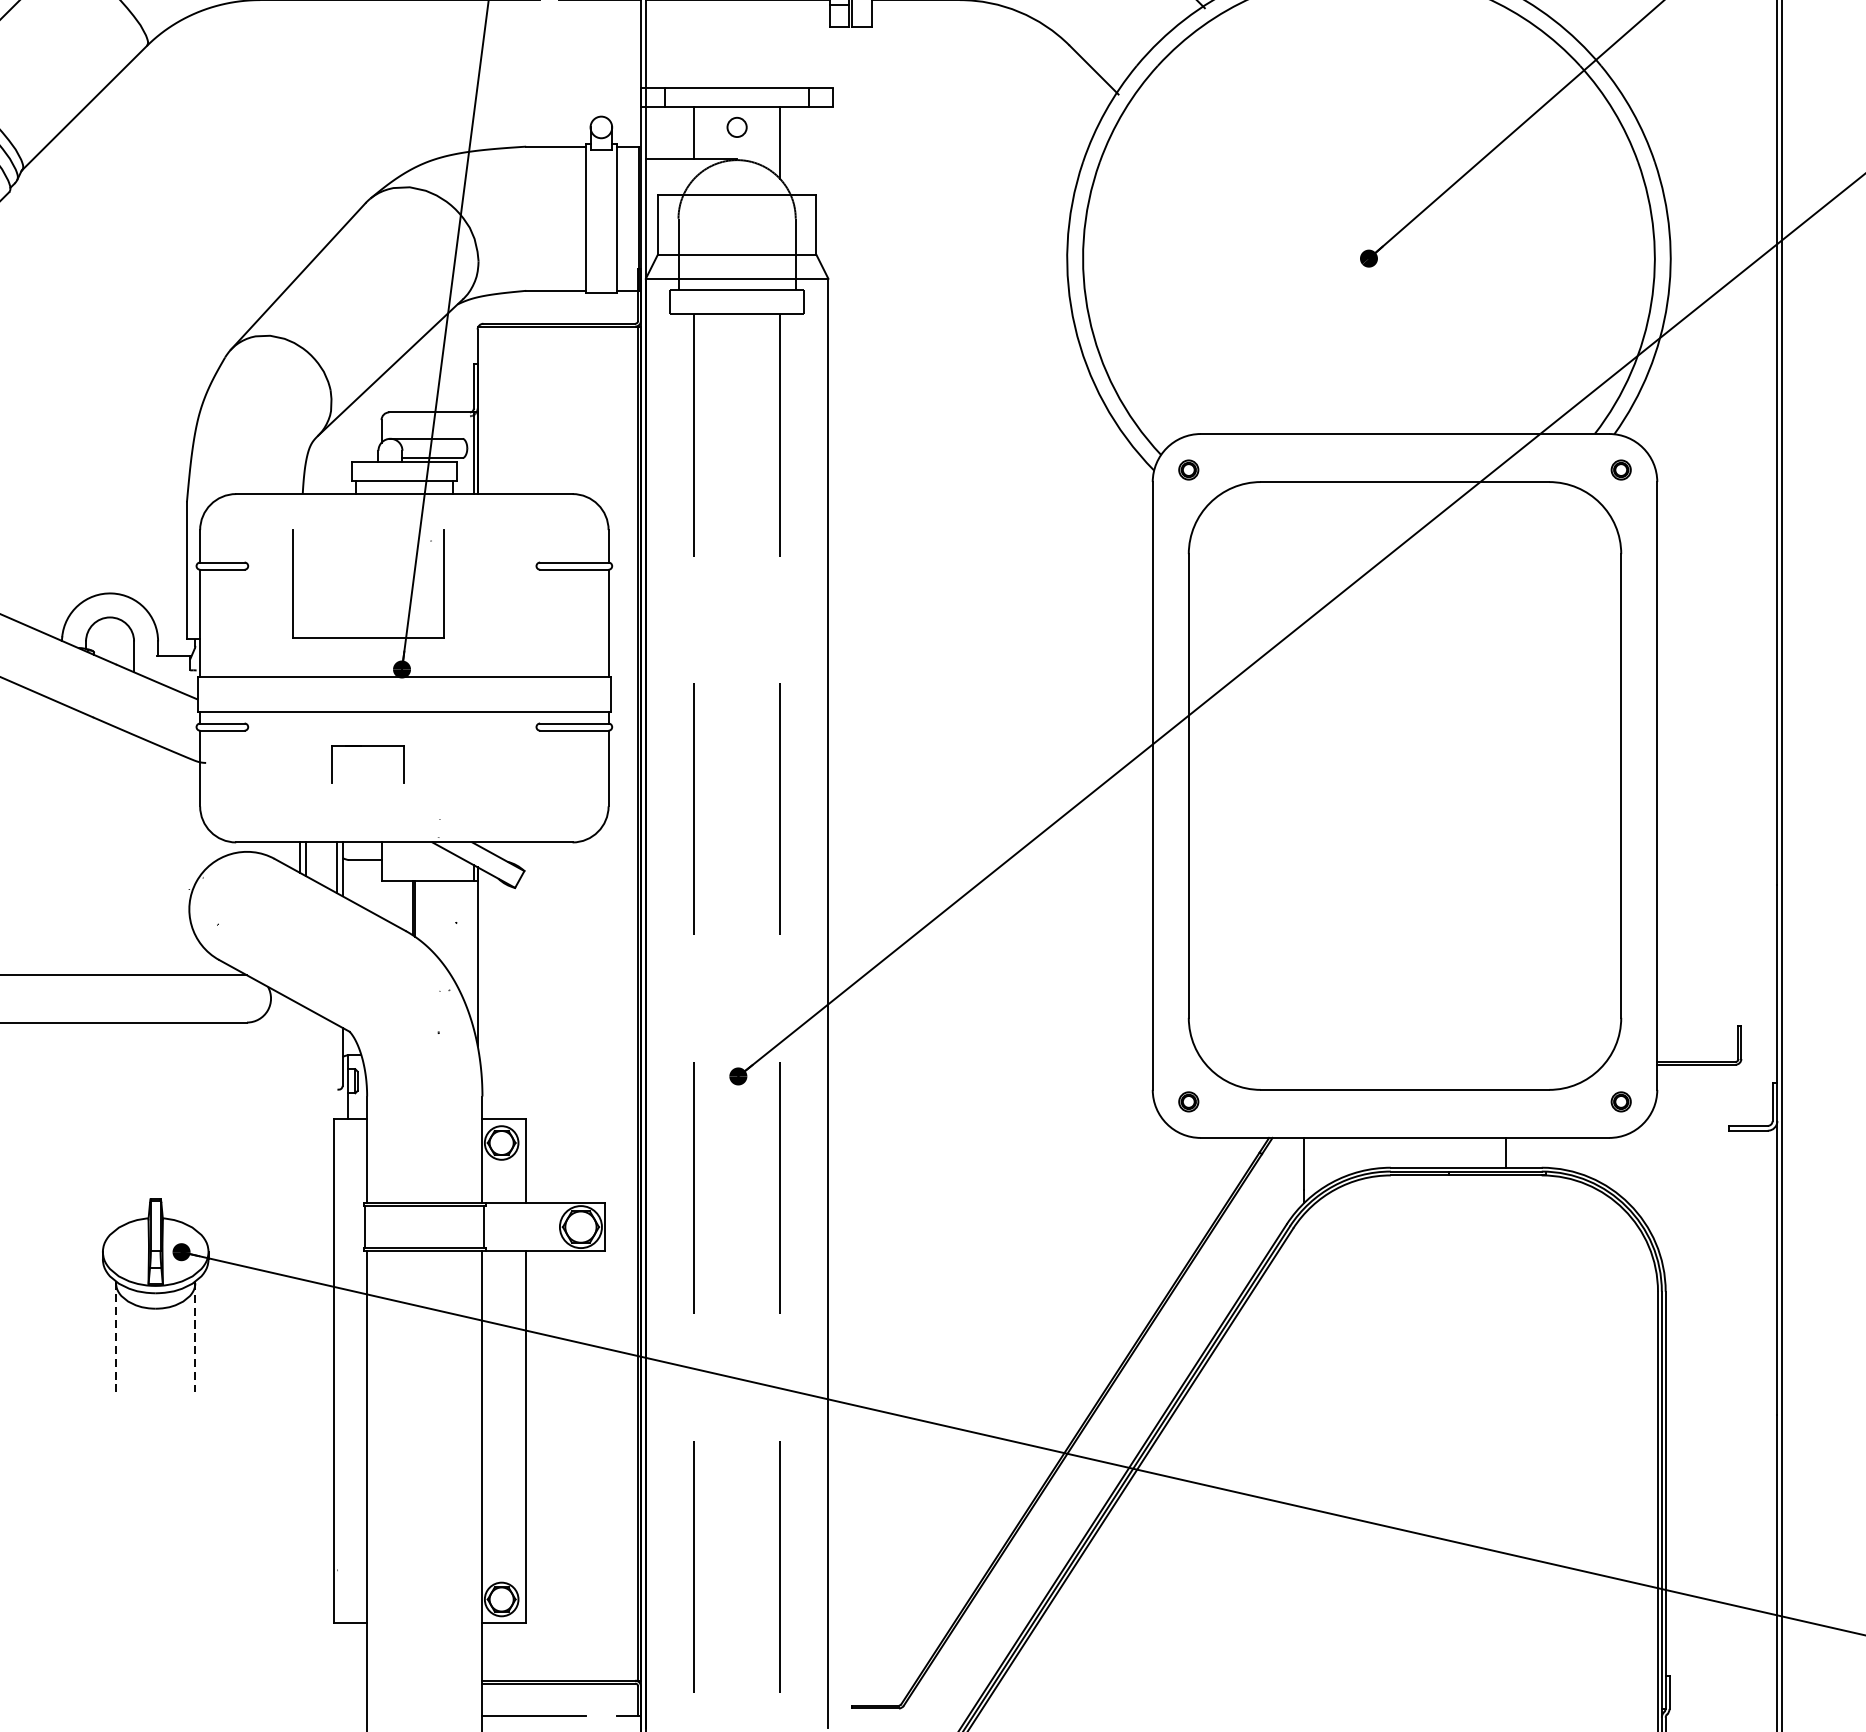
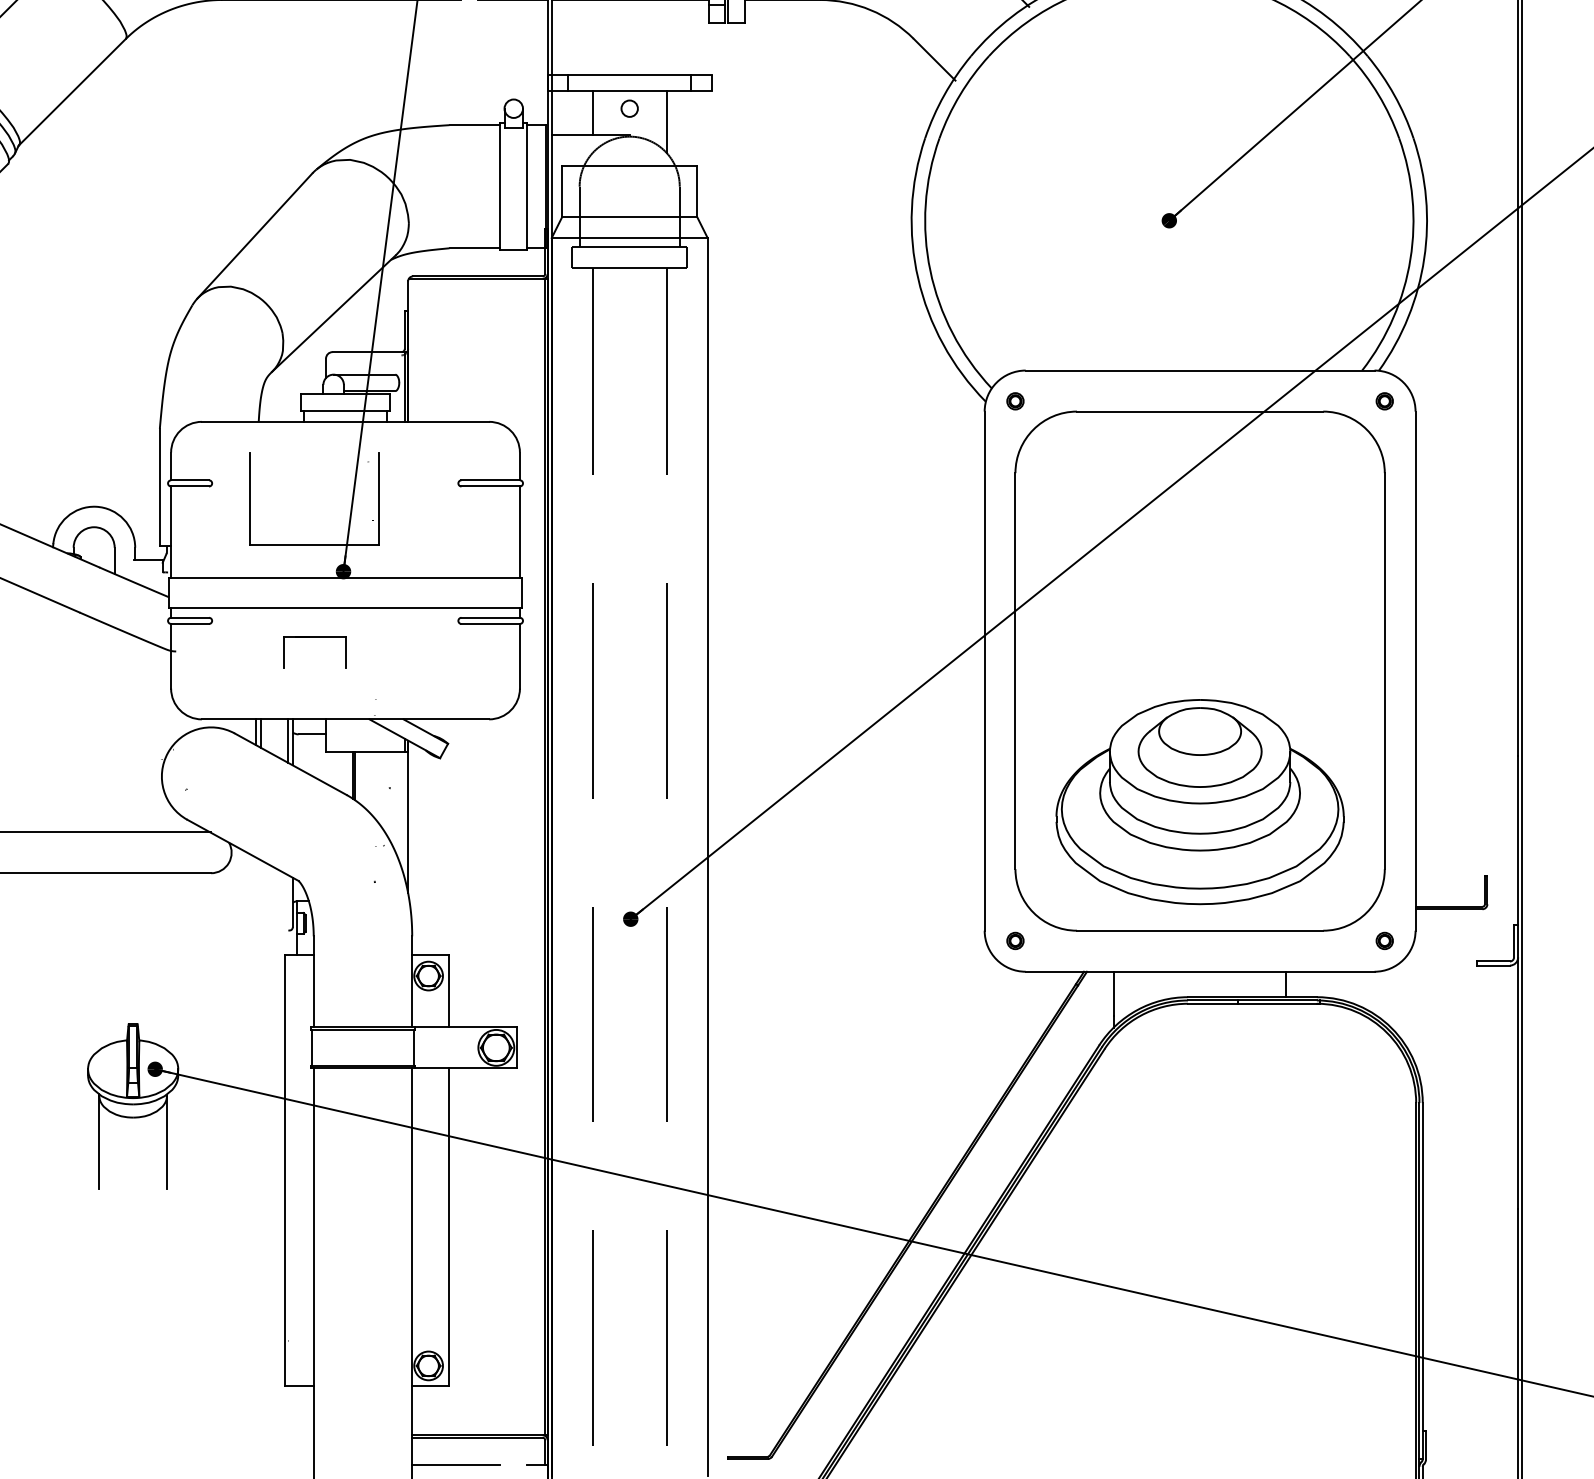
part: (1404, 939) -> (1199, 802), added
line: (116, 1337) -> (99, 1142), dashed -> solid
line: (195, 1337) -> (167, 1142), dashed -> solid

